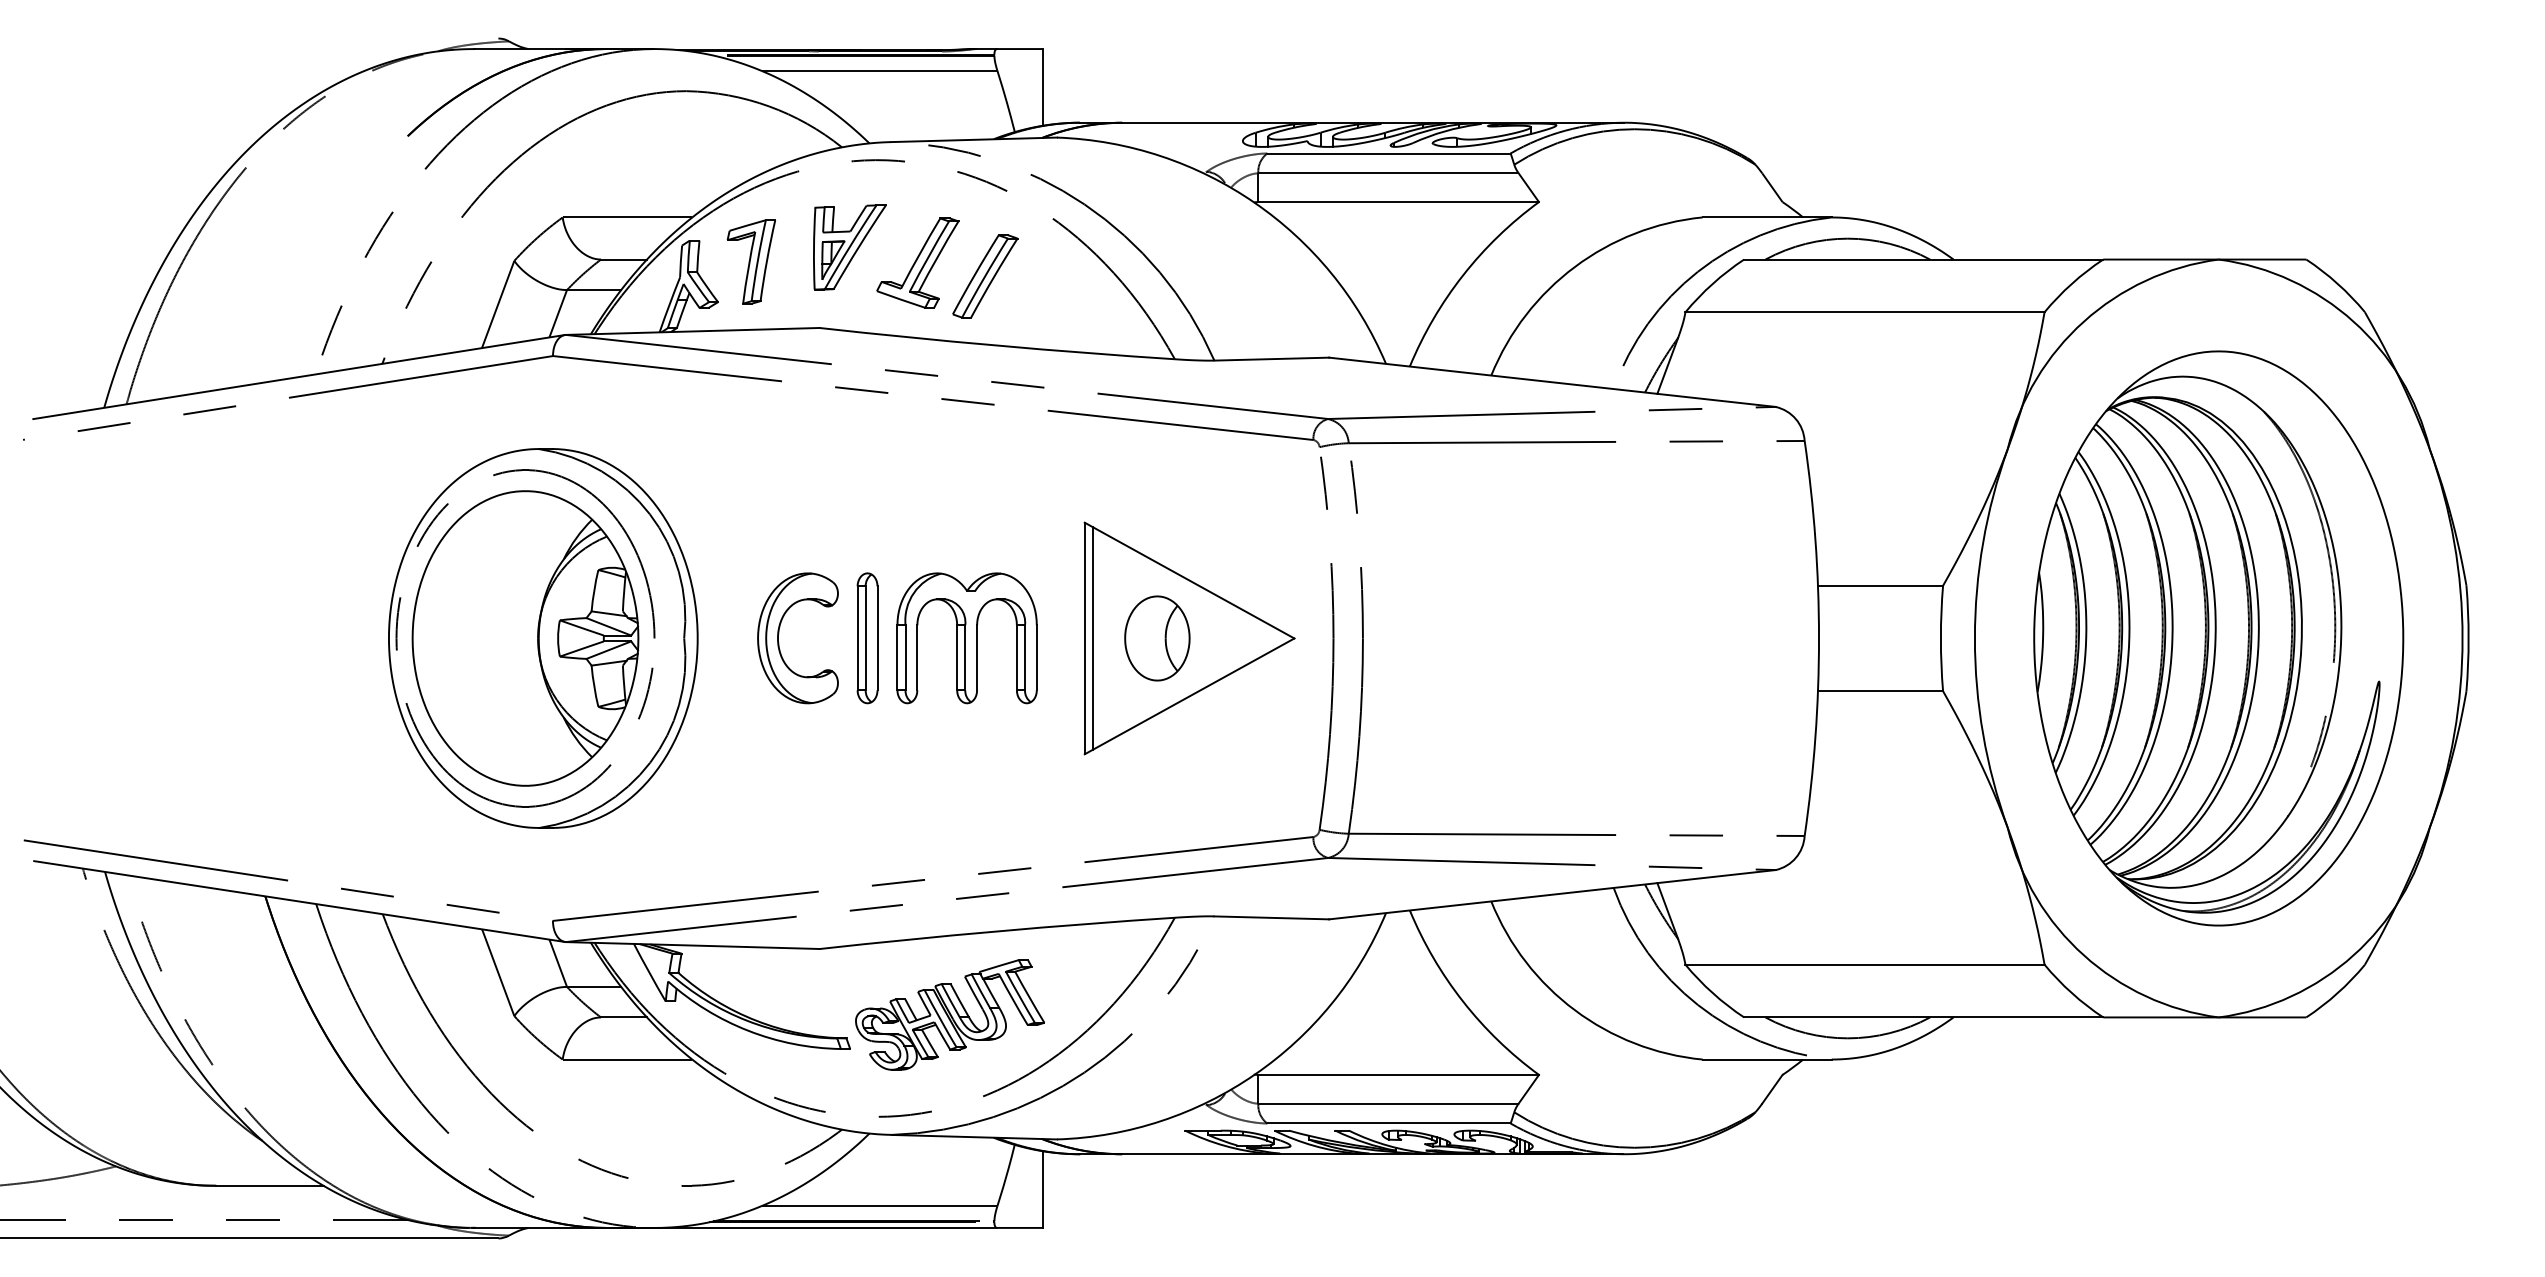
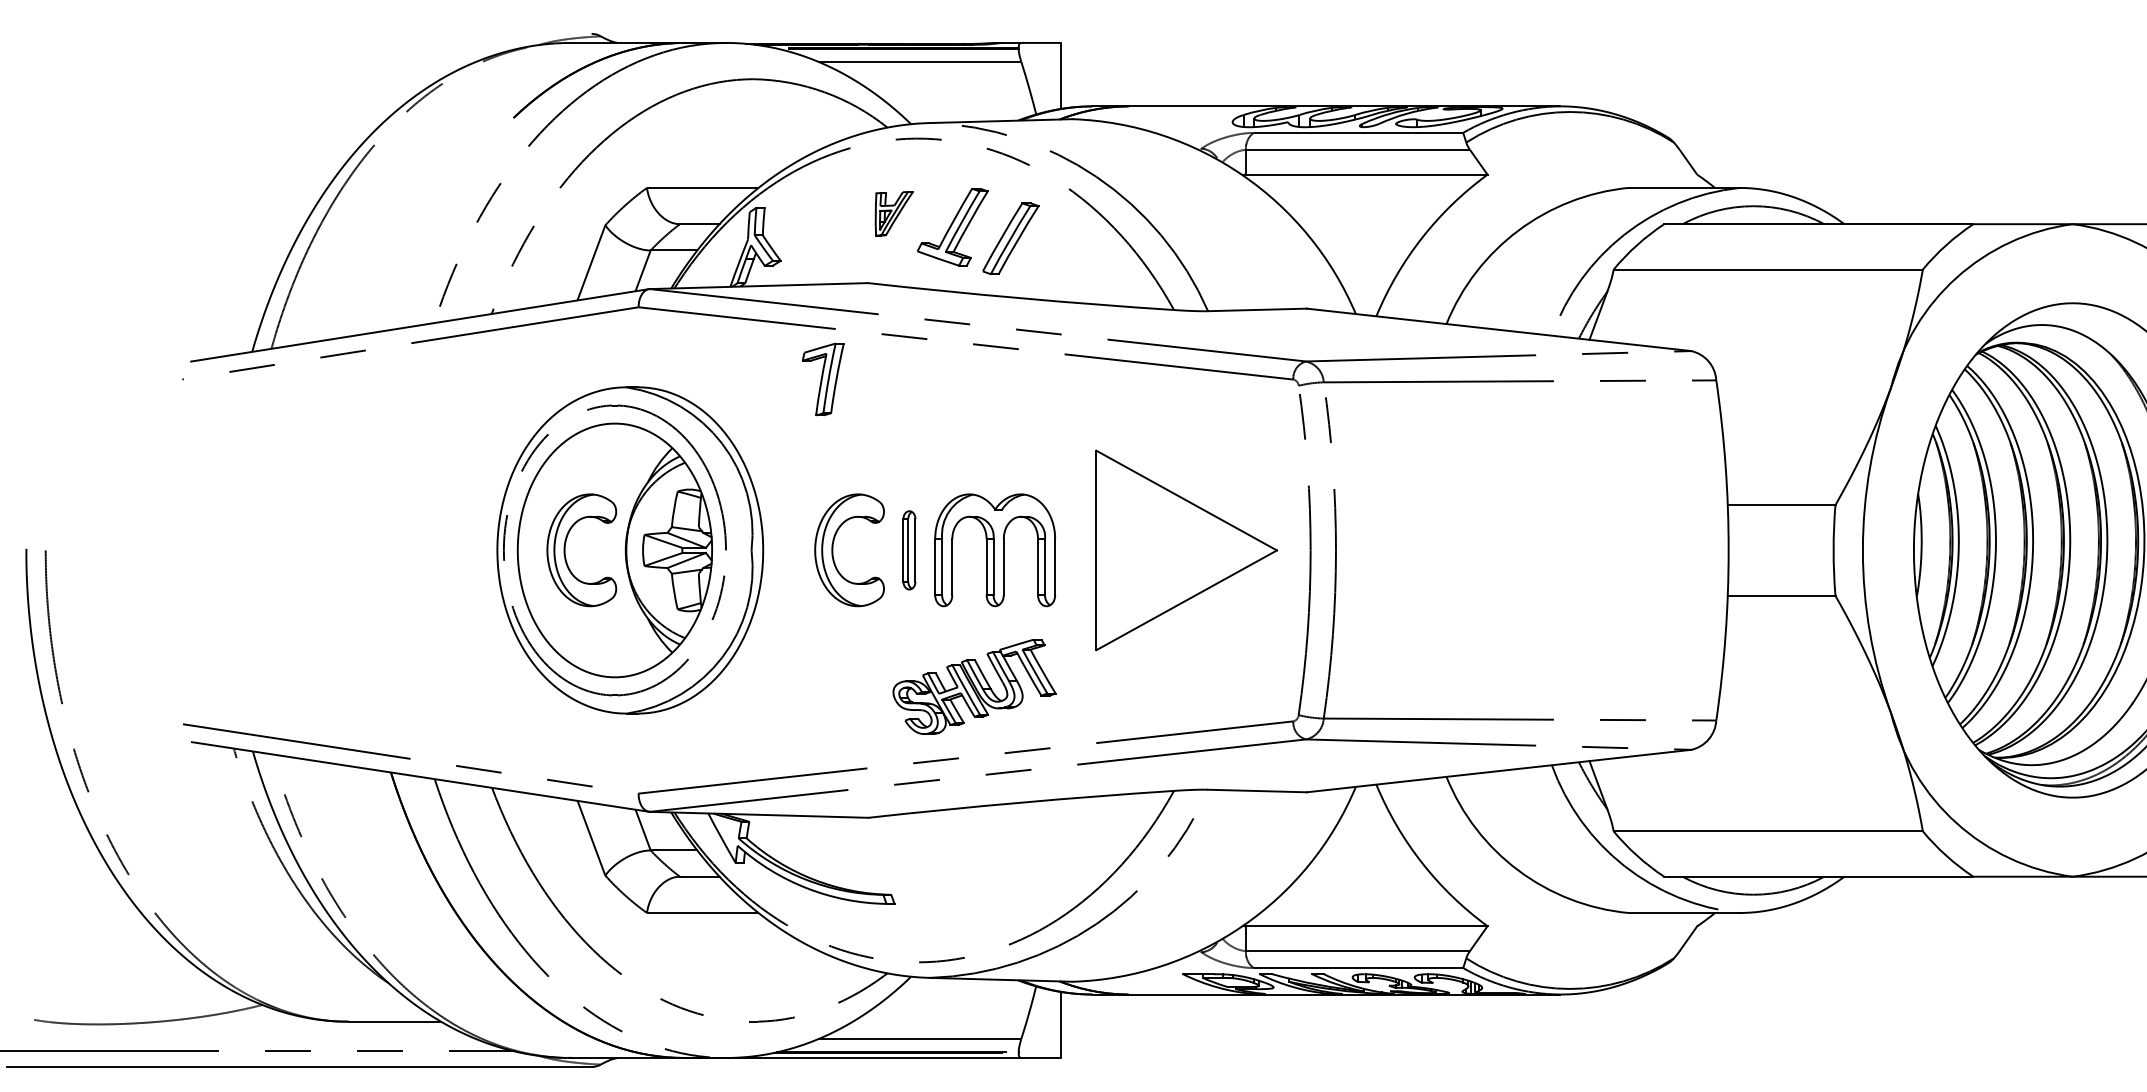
part: (849, 247) -> (893, 213), size x0.6
part: (750, 261) -> (822, 379), moved
part: (867, 638) -> (909, 550), size x0.7
line: (1092, 638) -> (1103, 550), removed
part: (1157, 638) -> (1159, 550), removed
part: (468, 642) -> (565, 553), added
part: (949, 1014) -> (973, 686), moved

